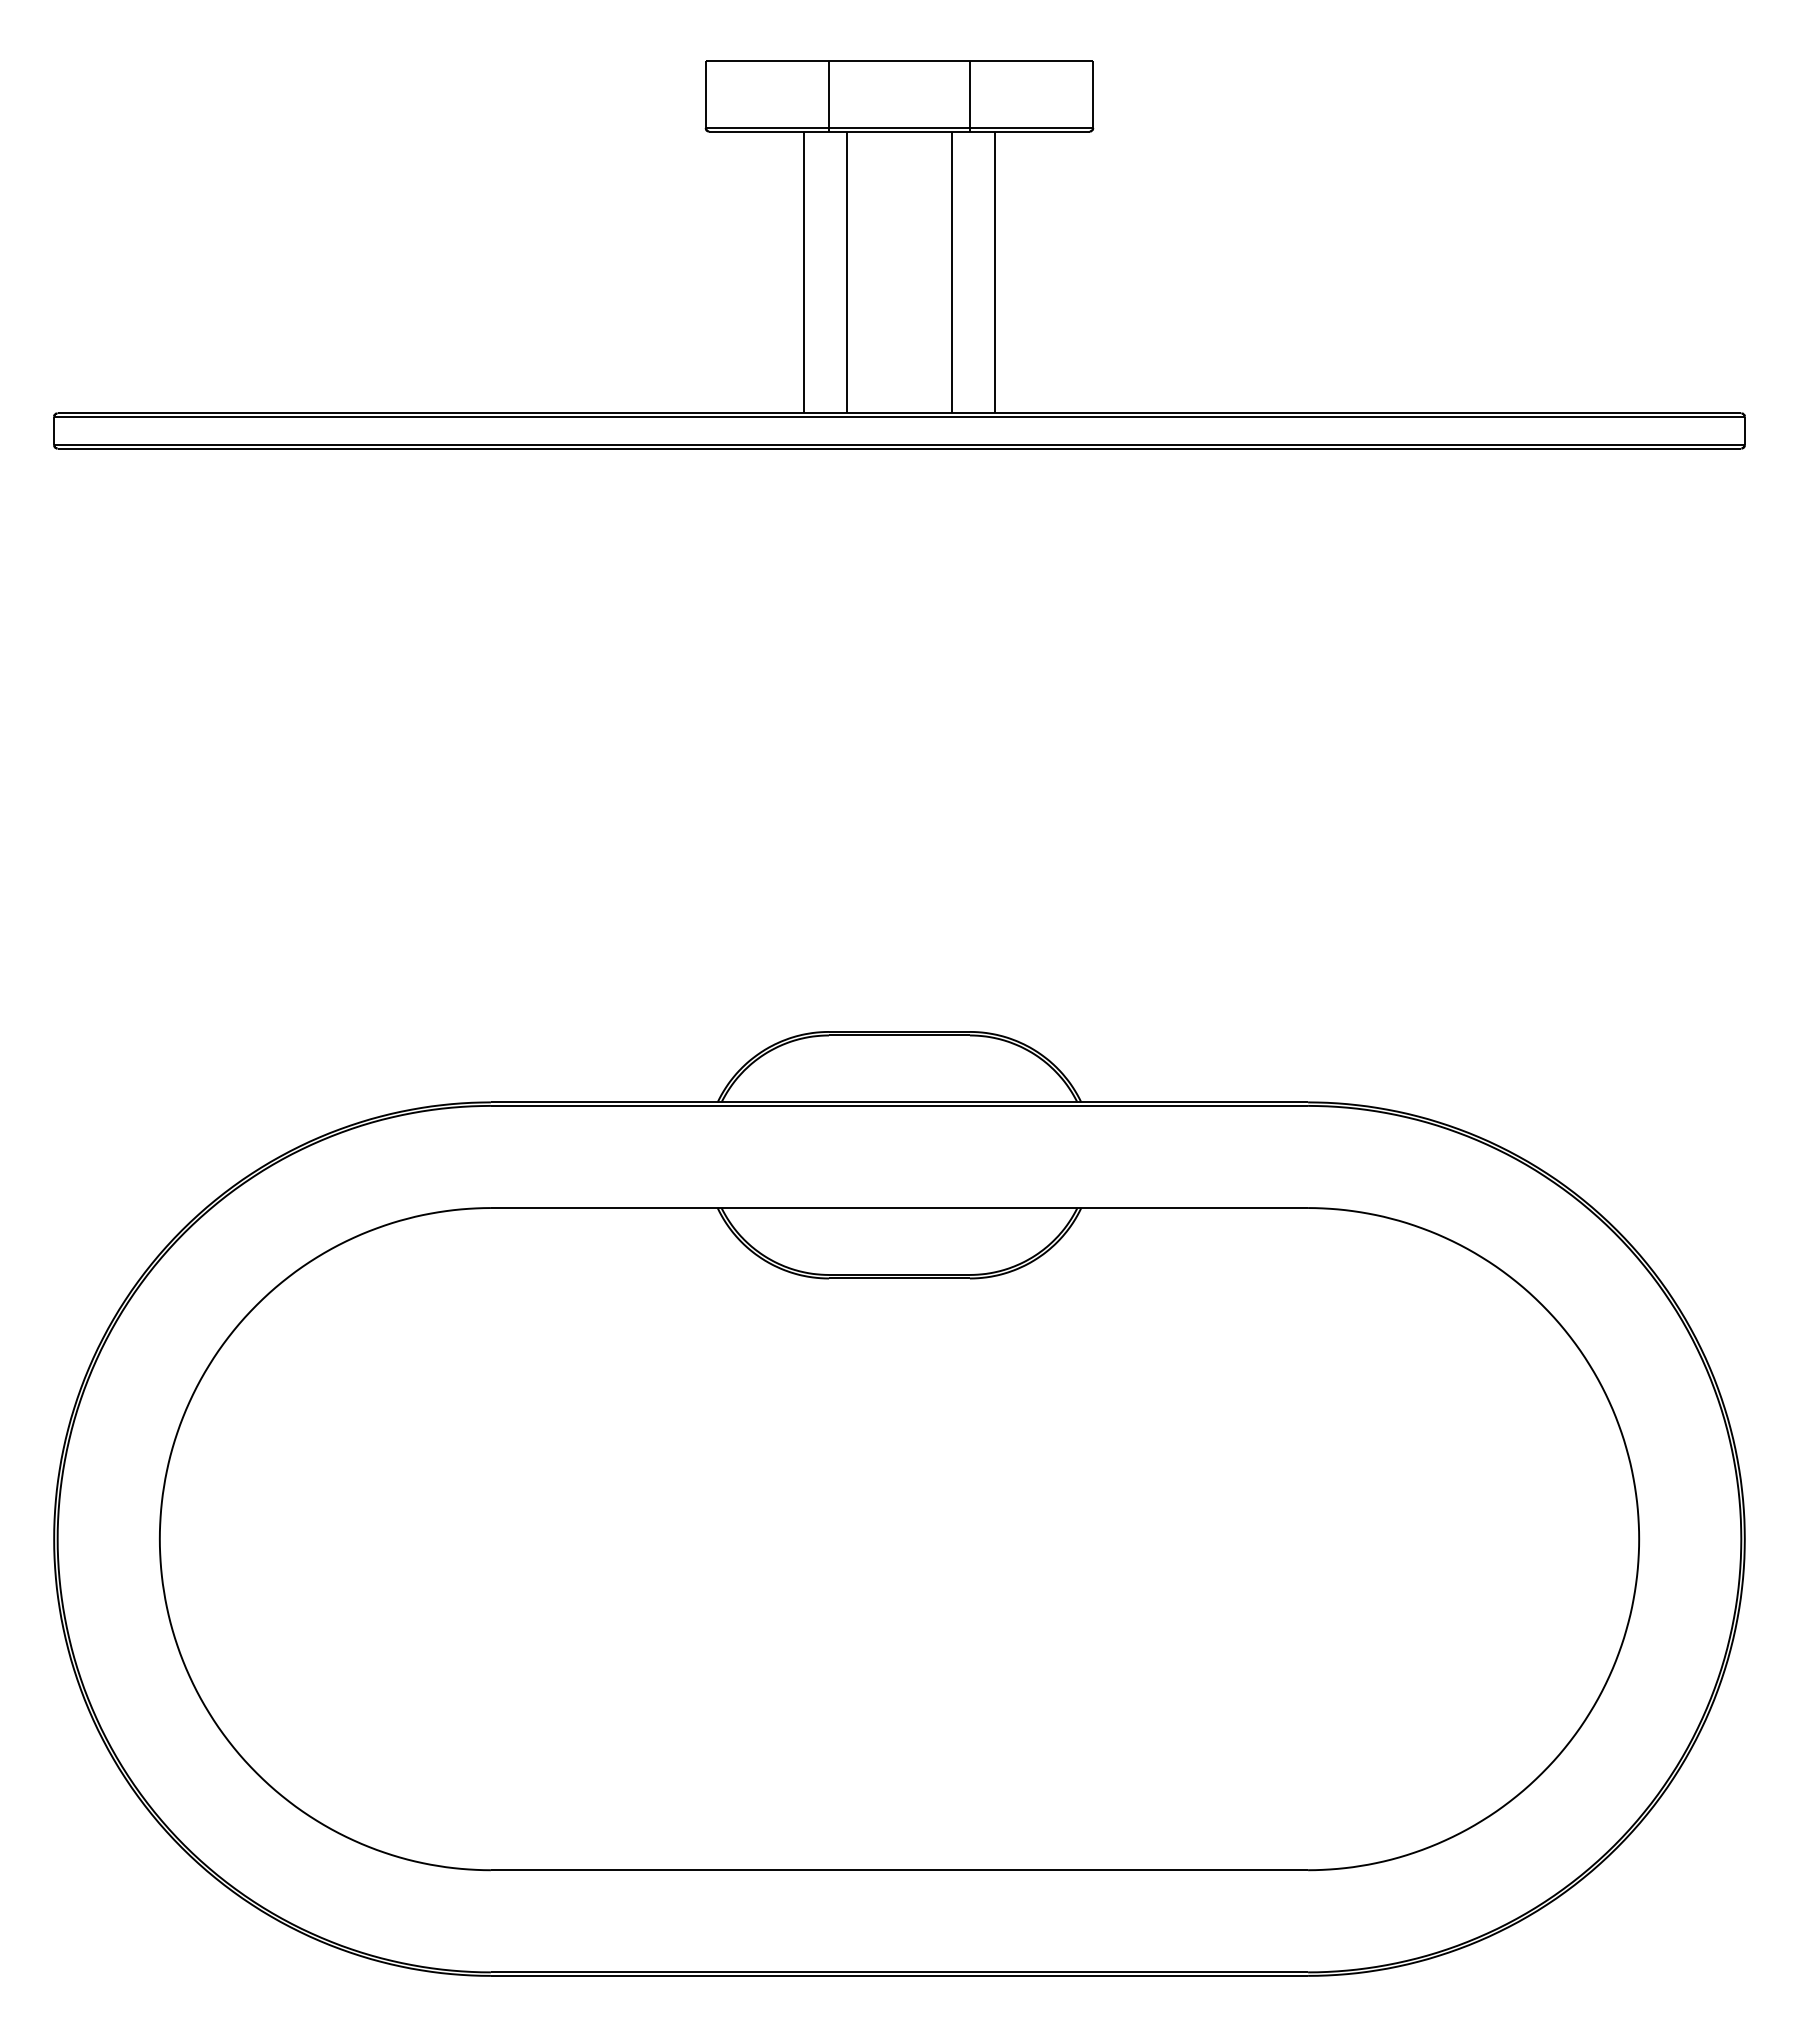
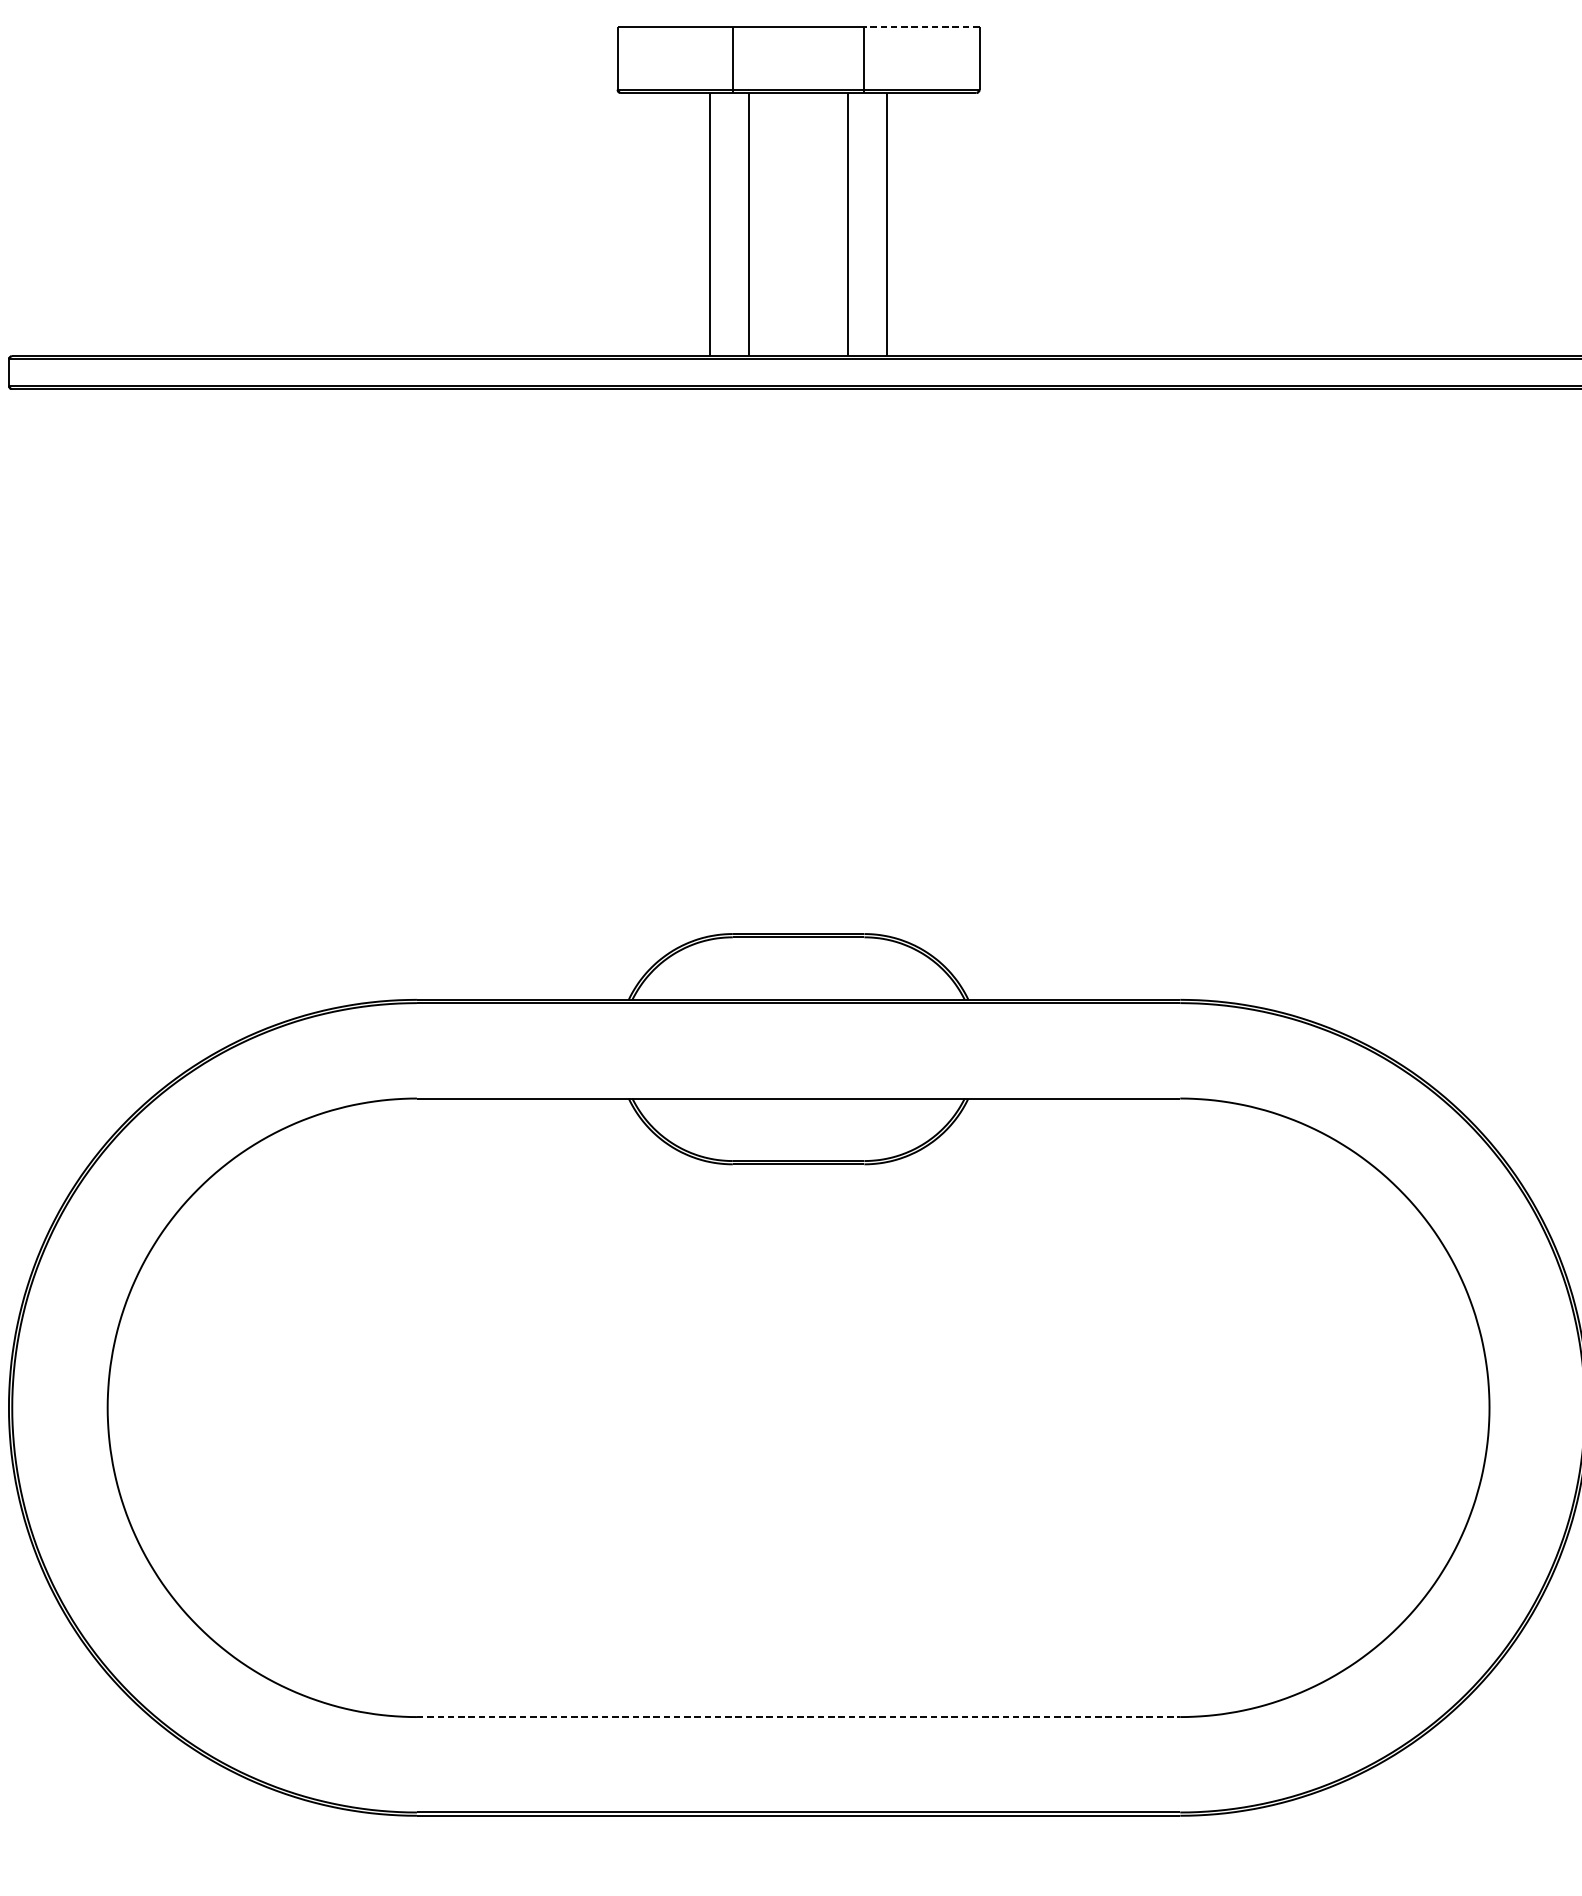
line: (1031, 61) -> (921, 27), solid -> dashed
line: (899, 1870) -> (798, 1717), solid -> dashed

